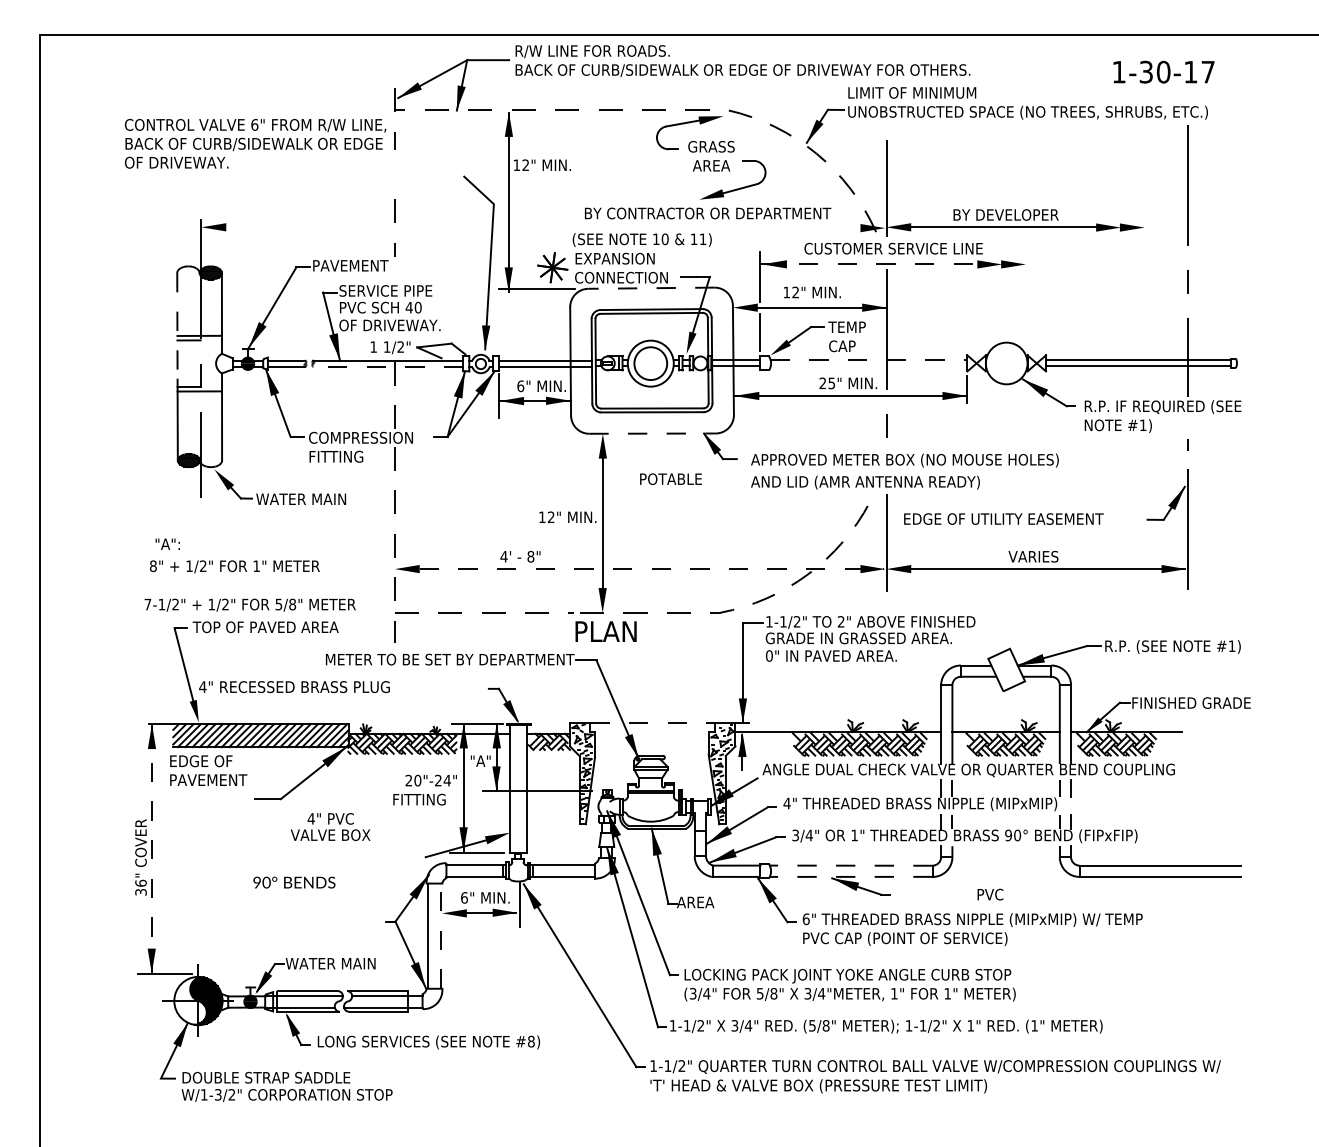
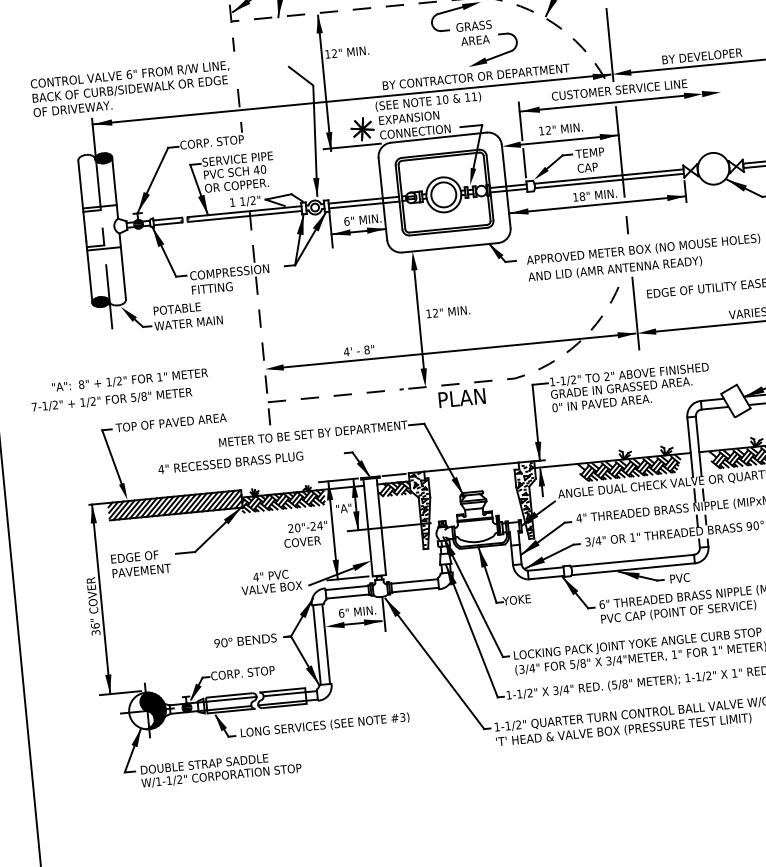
text: (255, 143) -> (131, 88), moved
line: (541, 227) -> (351, 99), added
line: (870, 264) -> (603, 103), dashed -> solid
text: (354, 265) -> (212, 142), PAVEMENT -> CORP. STOP
line: (650, 288) -> (438, 137), dashed -> solid
text: (396, 325) -> (248, 184), OF DRIVEWAY. -> OR COPPER.
line: (177, 326) -> (82, 201), dashed -> solid
line: (869, 360) -> (609, 176), dashed -> solid
line: (388, 366) -> (245, 216), dashed -> solid
line: (868, 366) -> (609, 181), added
text: (827, 383) -> (579, 197), 25" -> 18"
line: (653, 433) -> (450, 247), dashed -> solid
text: (670, 478) -> (176, 308), moved
text: (567, 516) -> (447, 311), moved
text: (167, 543) -> (61, 386), moved
line: (651, 569) -> (459, 350), dashed -> solid
text: (249, 604) -> (111, 399), moved
text: (605, 631) -> (461, 398), moved
text: (294, 687) -> (230, 463), moved
line: (550, 723) -> (394, 474), added
line: (653, 723) -> (472, 467), dashed -> solid
text: (208, 770) -> (140, 563), moved
text: (419, 799) -> (300, 542), FITTING -> COVER
text: (330, 826) -> (271, 581), moved
line: (151, 849) -> (100, 599), dashed -> solid
line: (850, 865) -> (631, 560), dashed -> solid
line: (850, 876) -> (632, 568), dashed -> solid
text: (294, 882) -> (245, 640), moved
text: (990, 894) -> (680, 578), moved
text: (695, 902) -> (517, 600), AREA -> YOKE
line: (440, 936) -> (326, 644), dashed -> solid
text: (330, 963) -> (244, 672), WATER MAIN -> CORP. STOP
text: (531, 1041) -> (402, 717), #8) -> #3)
text: (218, 1094) -> (169, 780), W/1-3/2" -> W/1-1/2"

